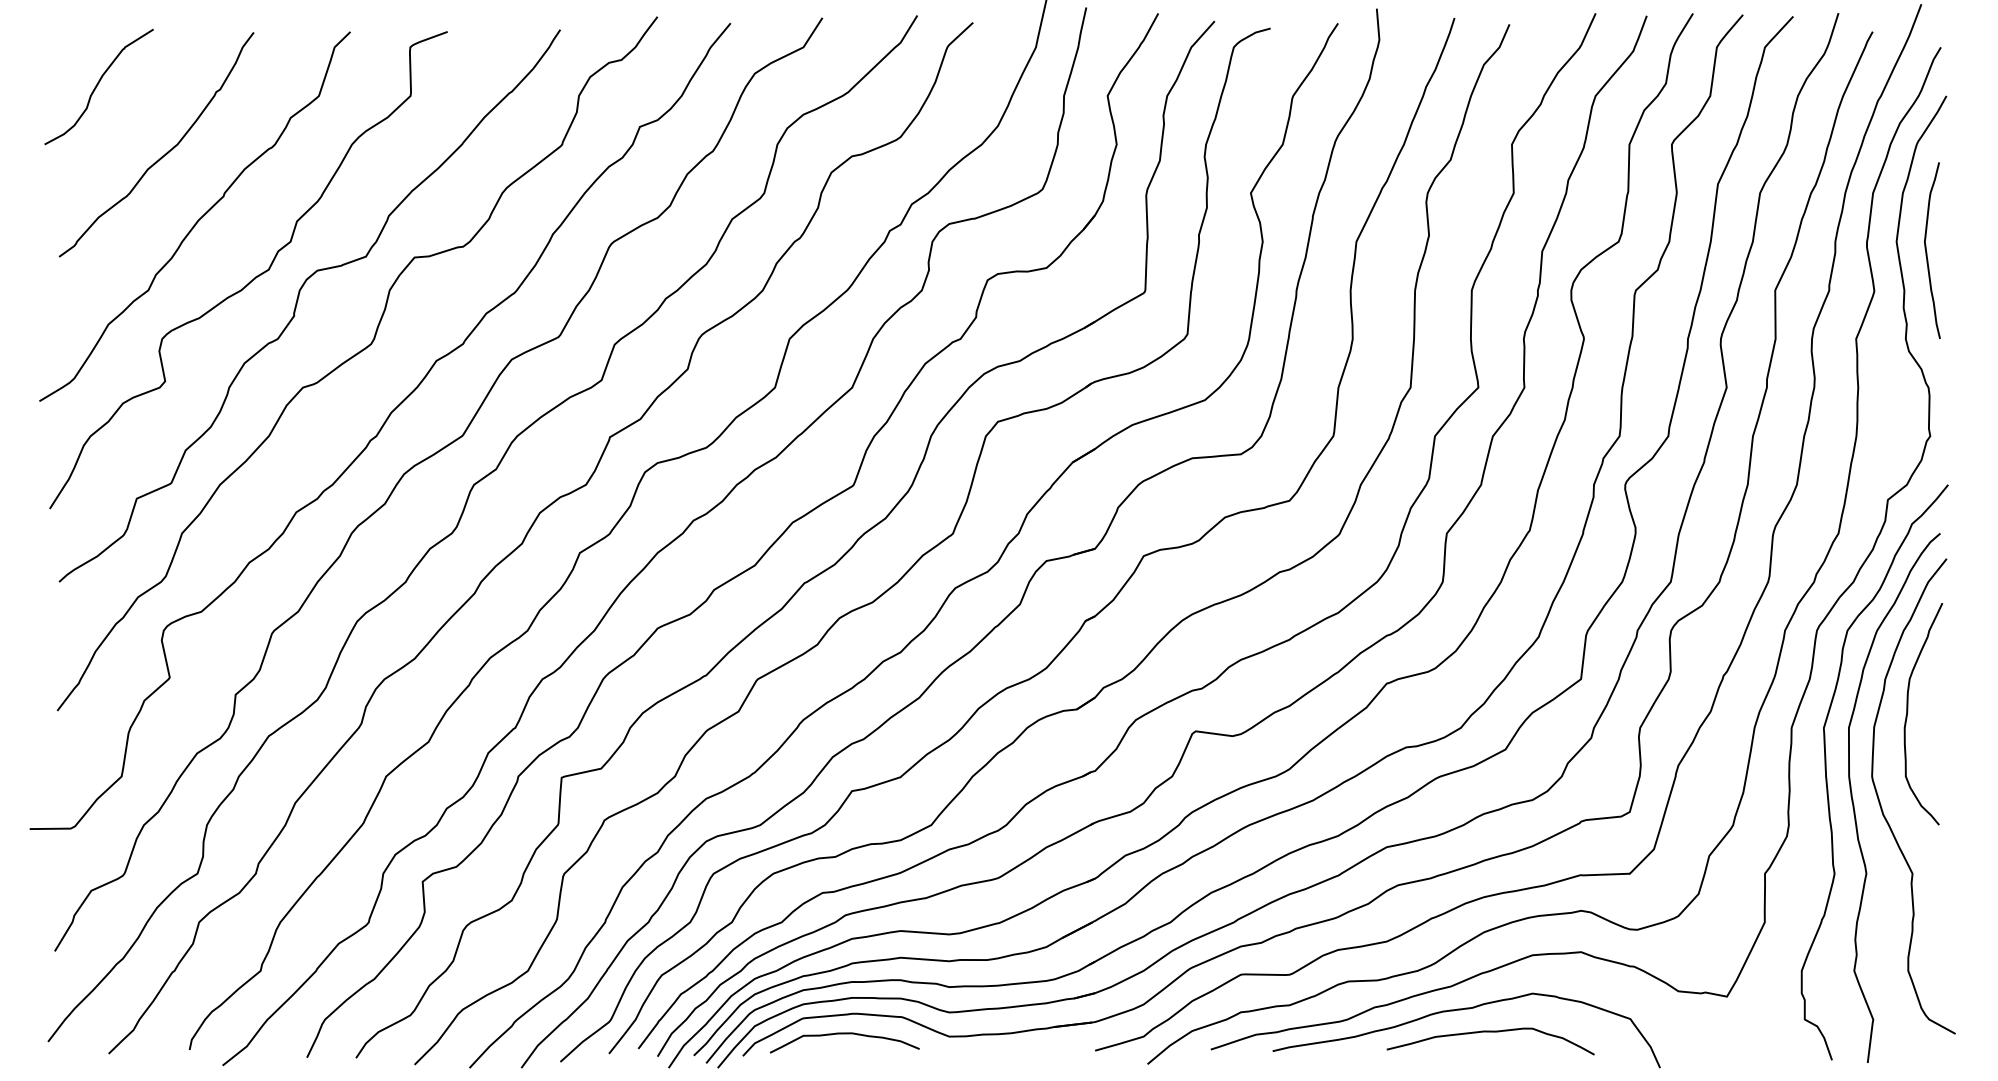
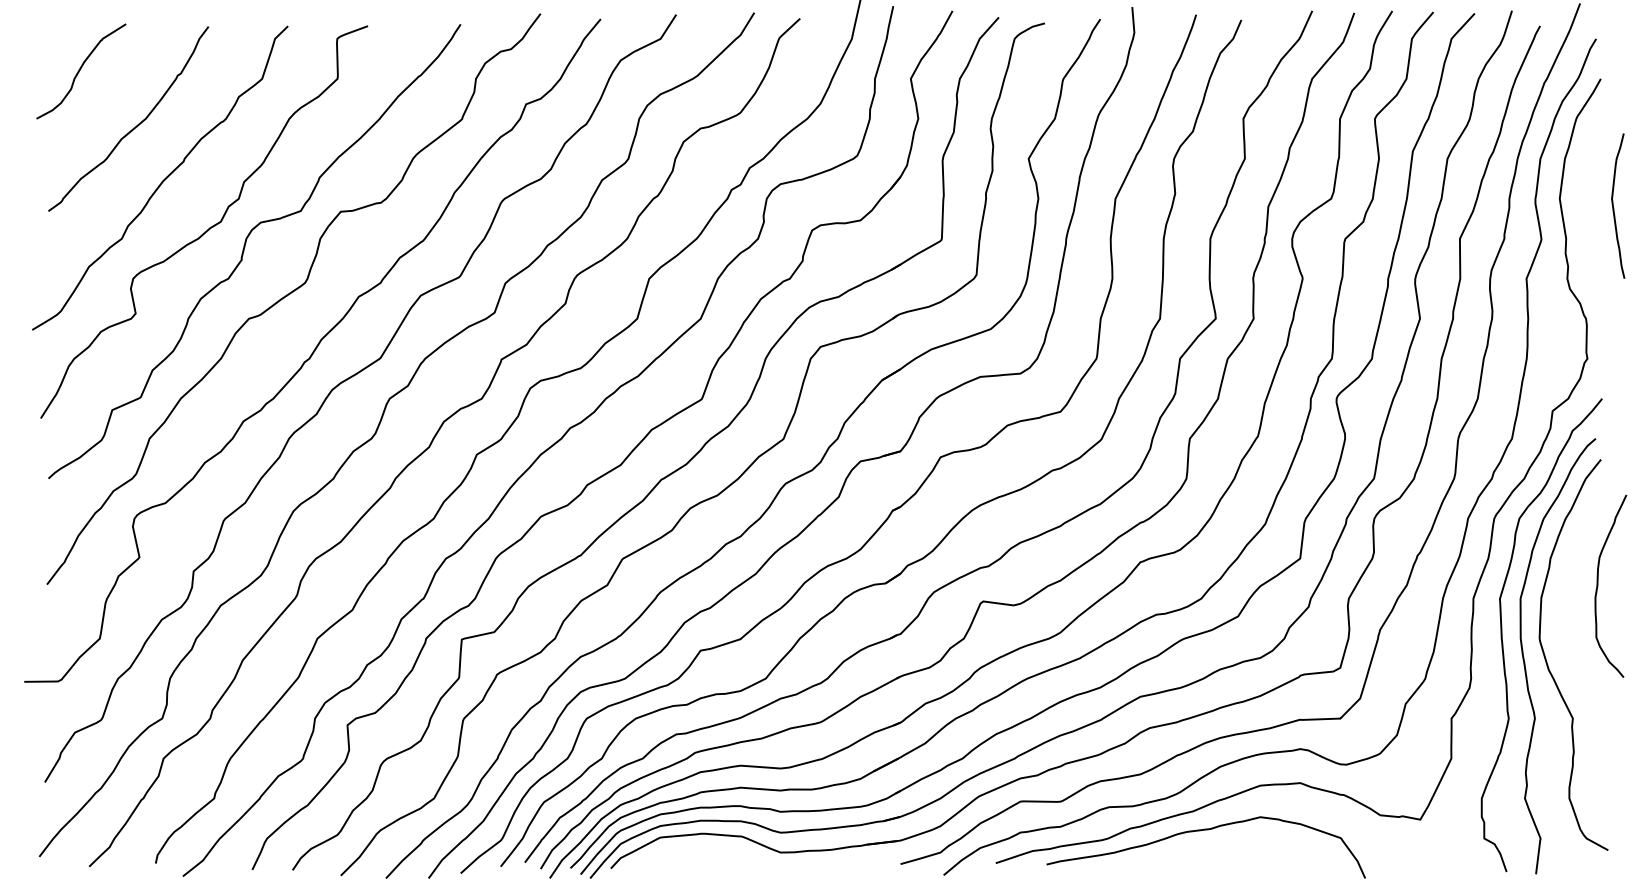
curve: (1927, 252) -> (1614, 207), moved
curve: (1908, 713) -> (1598, 585), moved
curve: (1490, 1032) -> (1225, 849), removed
curve: (844, 1034) -> (694, 850), removed

